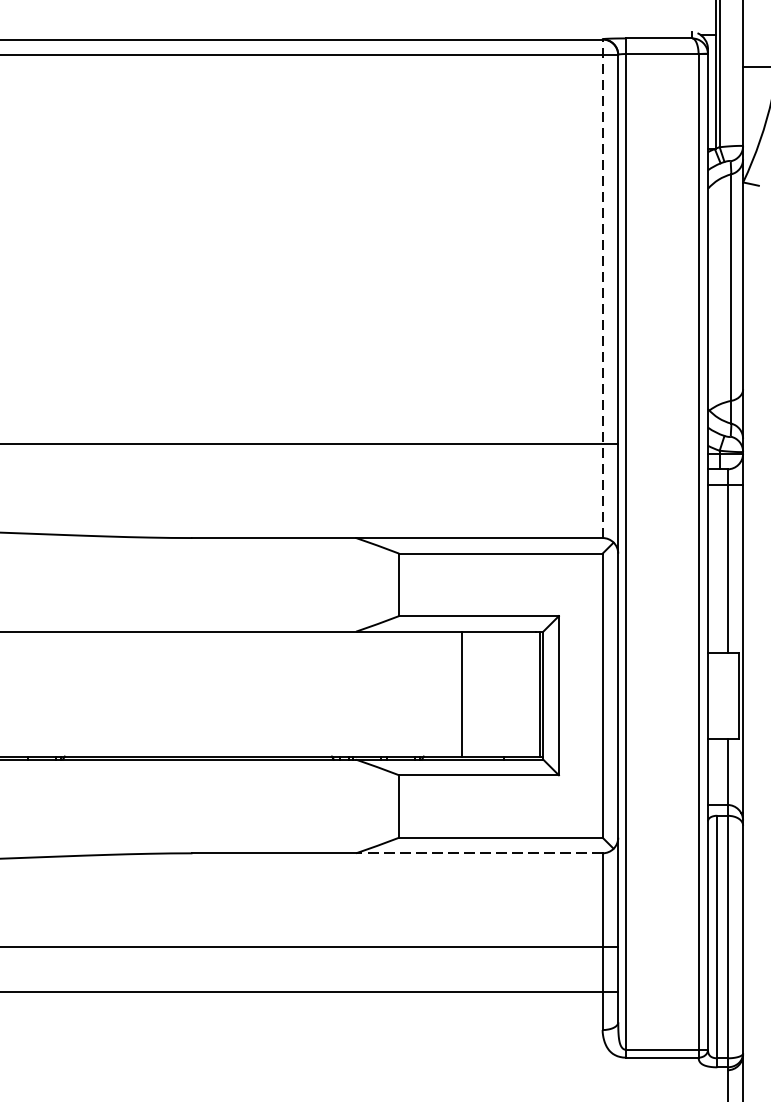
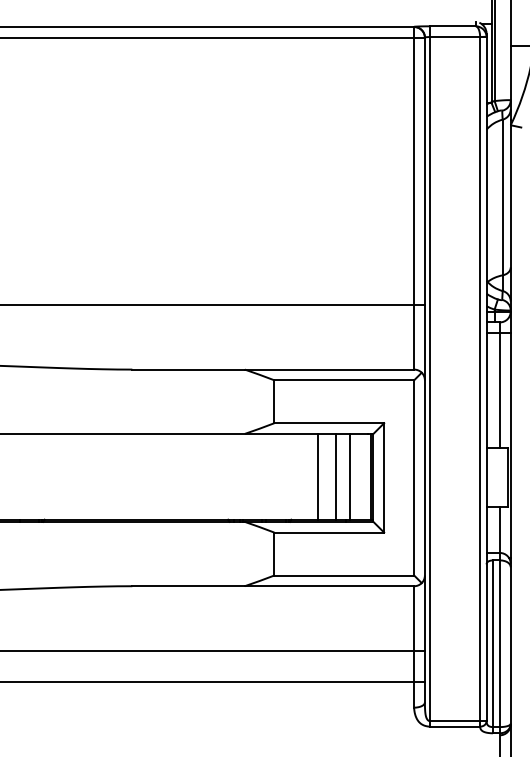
line: (603, 287) -> (414, 197), dashed -> solid
line: (489, 693) -> (336, 476), added
line: (508, 693) -> (349, 476), added
line: (479, 853) -> (329, 586), dashed -> solid

